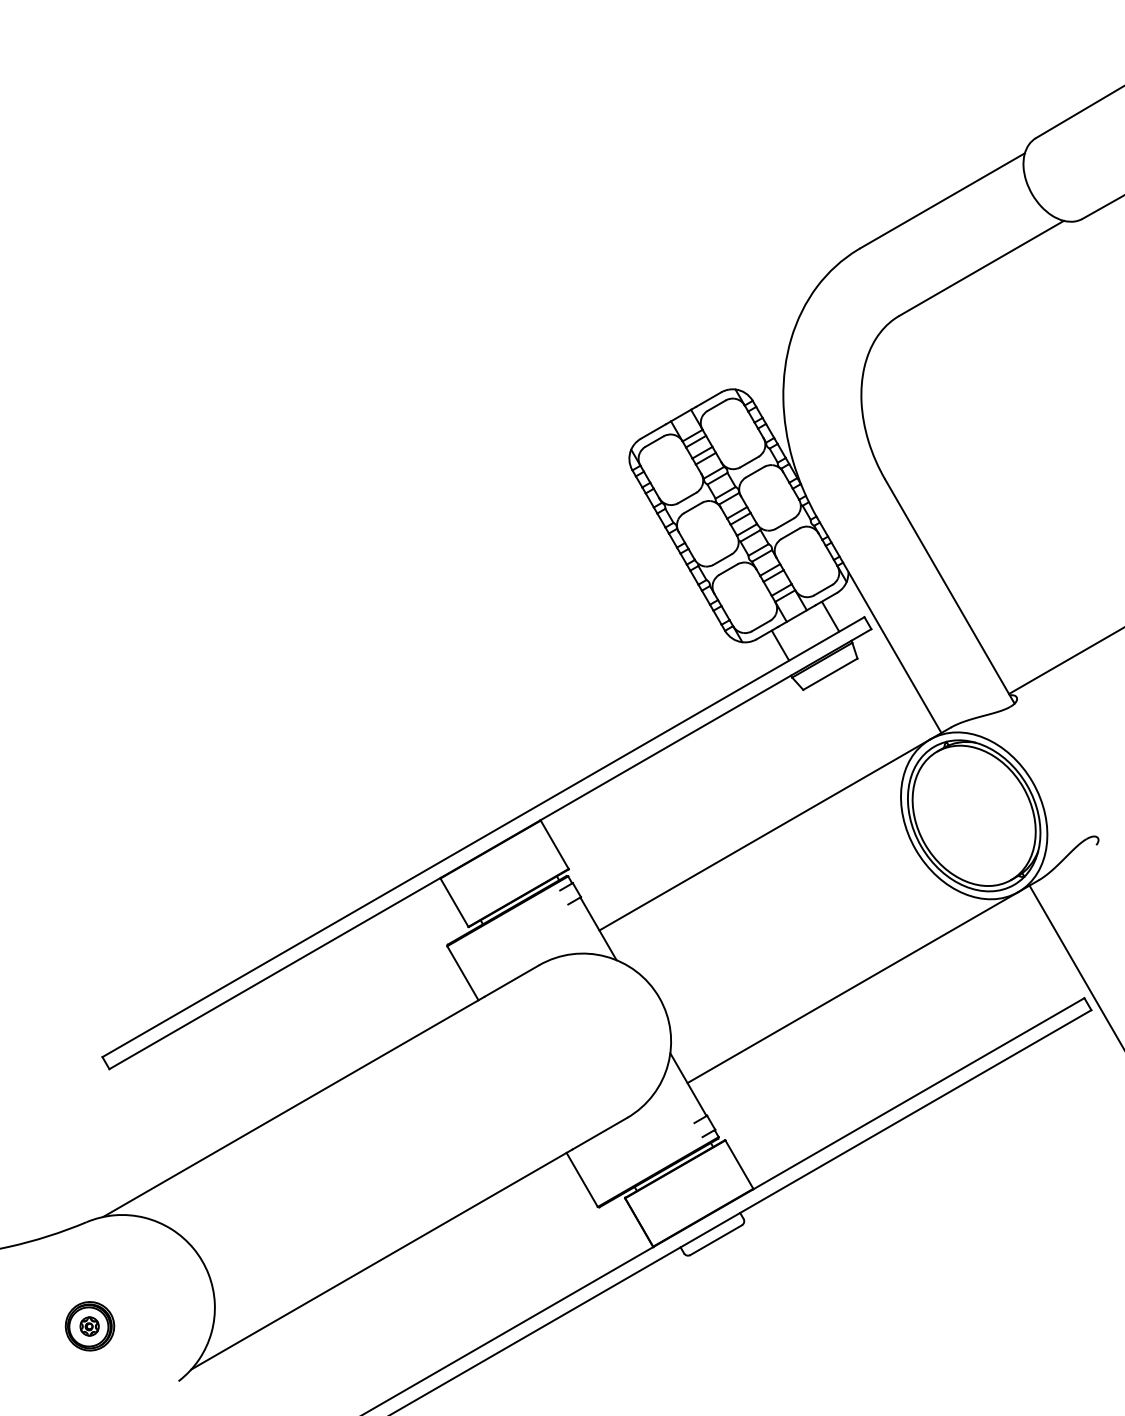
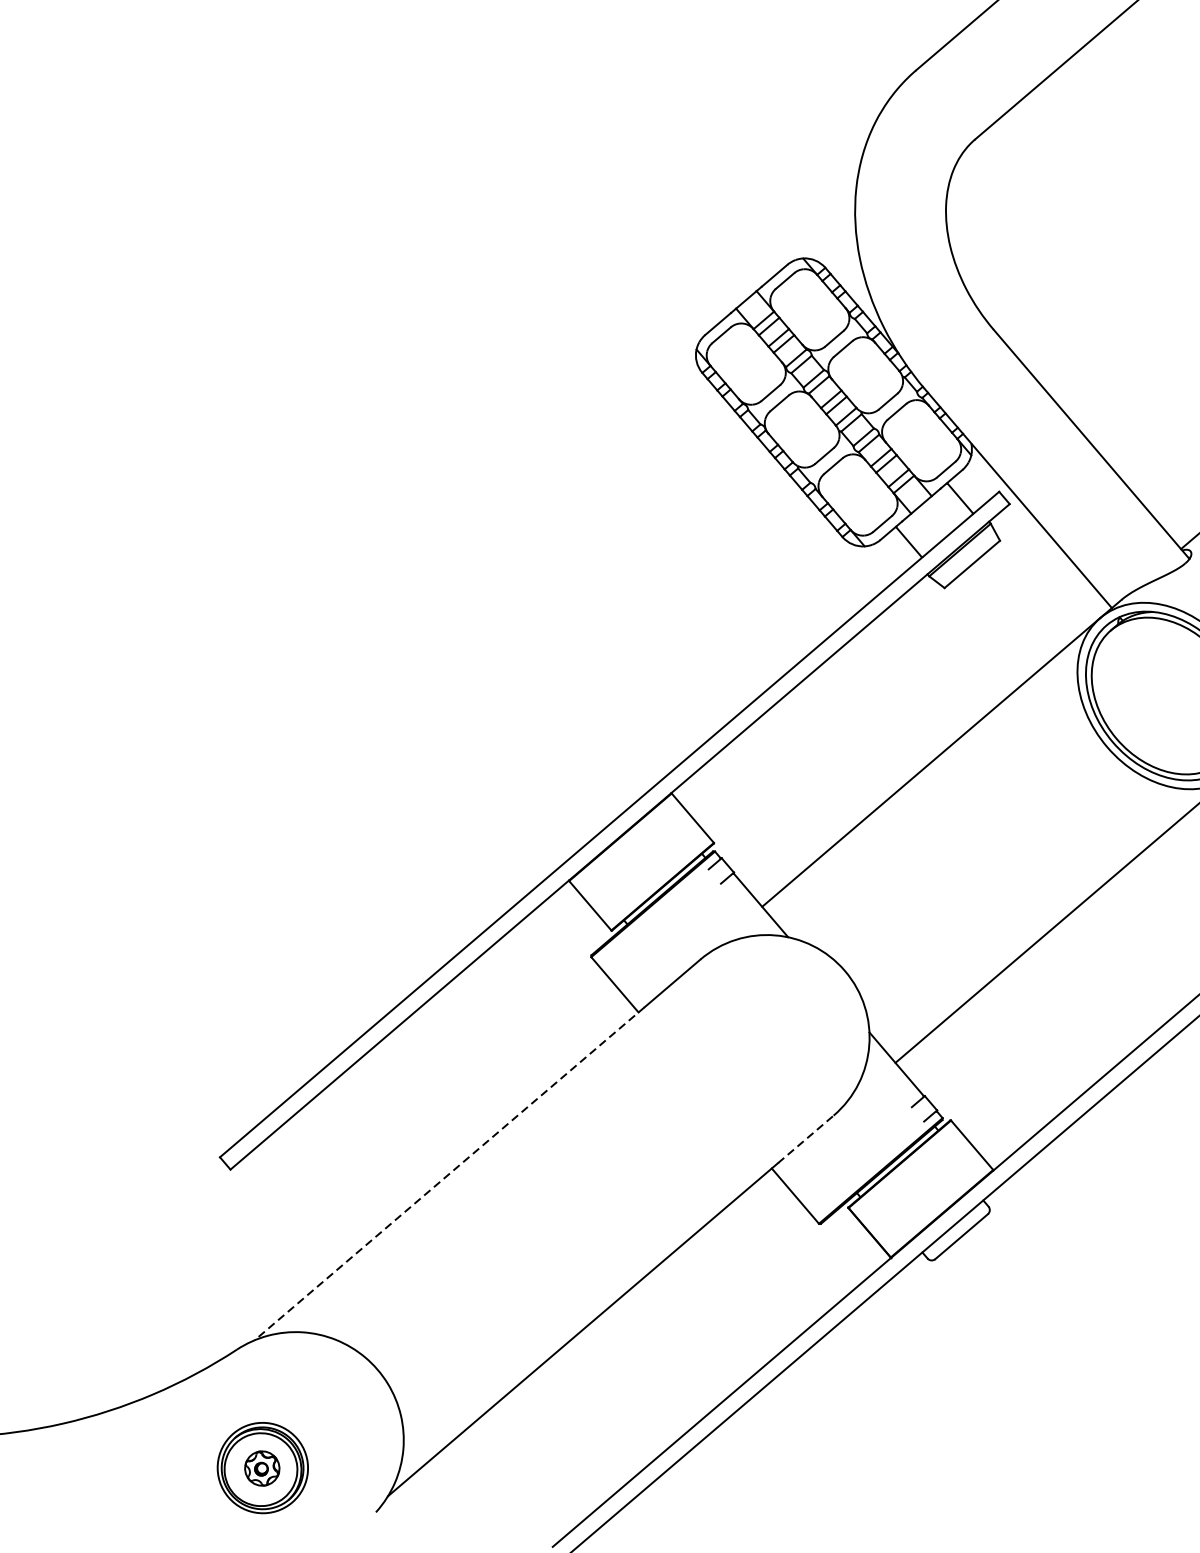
line: (293, 1107) -> (449, 1174), solid -> dashed
line: (600, 1133) -> (806, 1139), solid -> dashed
part: (89, 1326) -> (262, 1468), size x1.6

